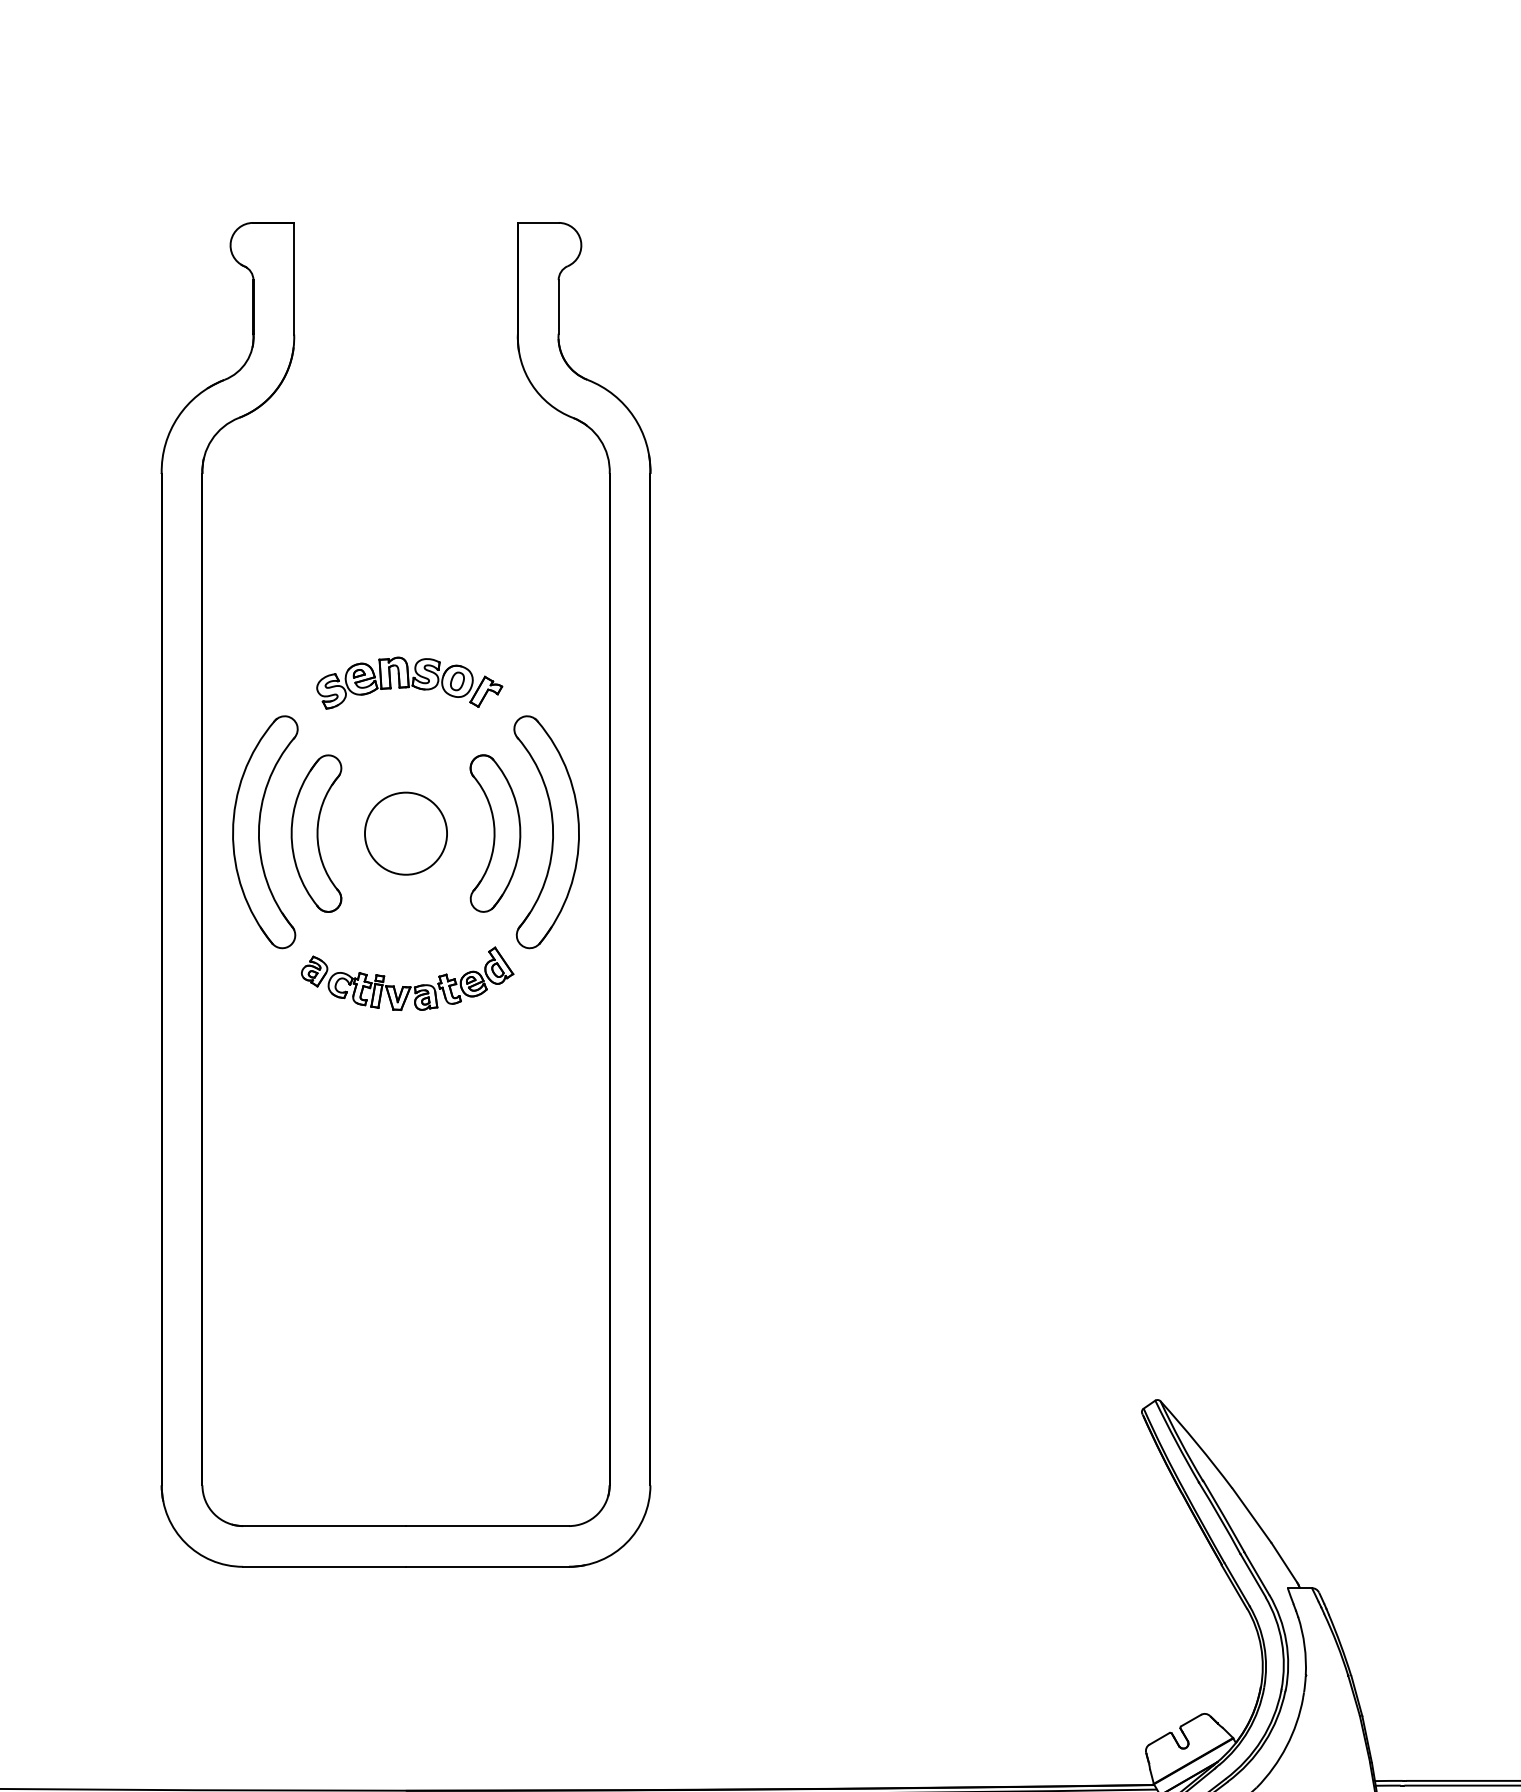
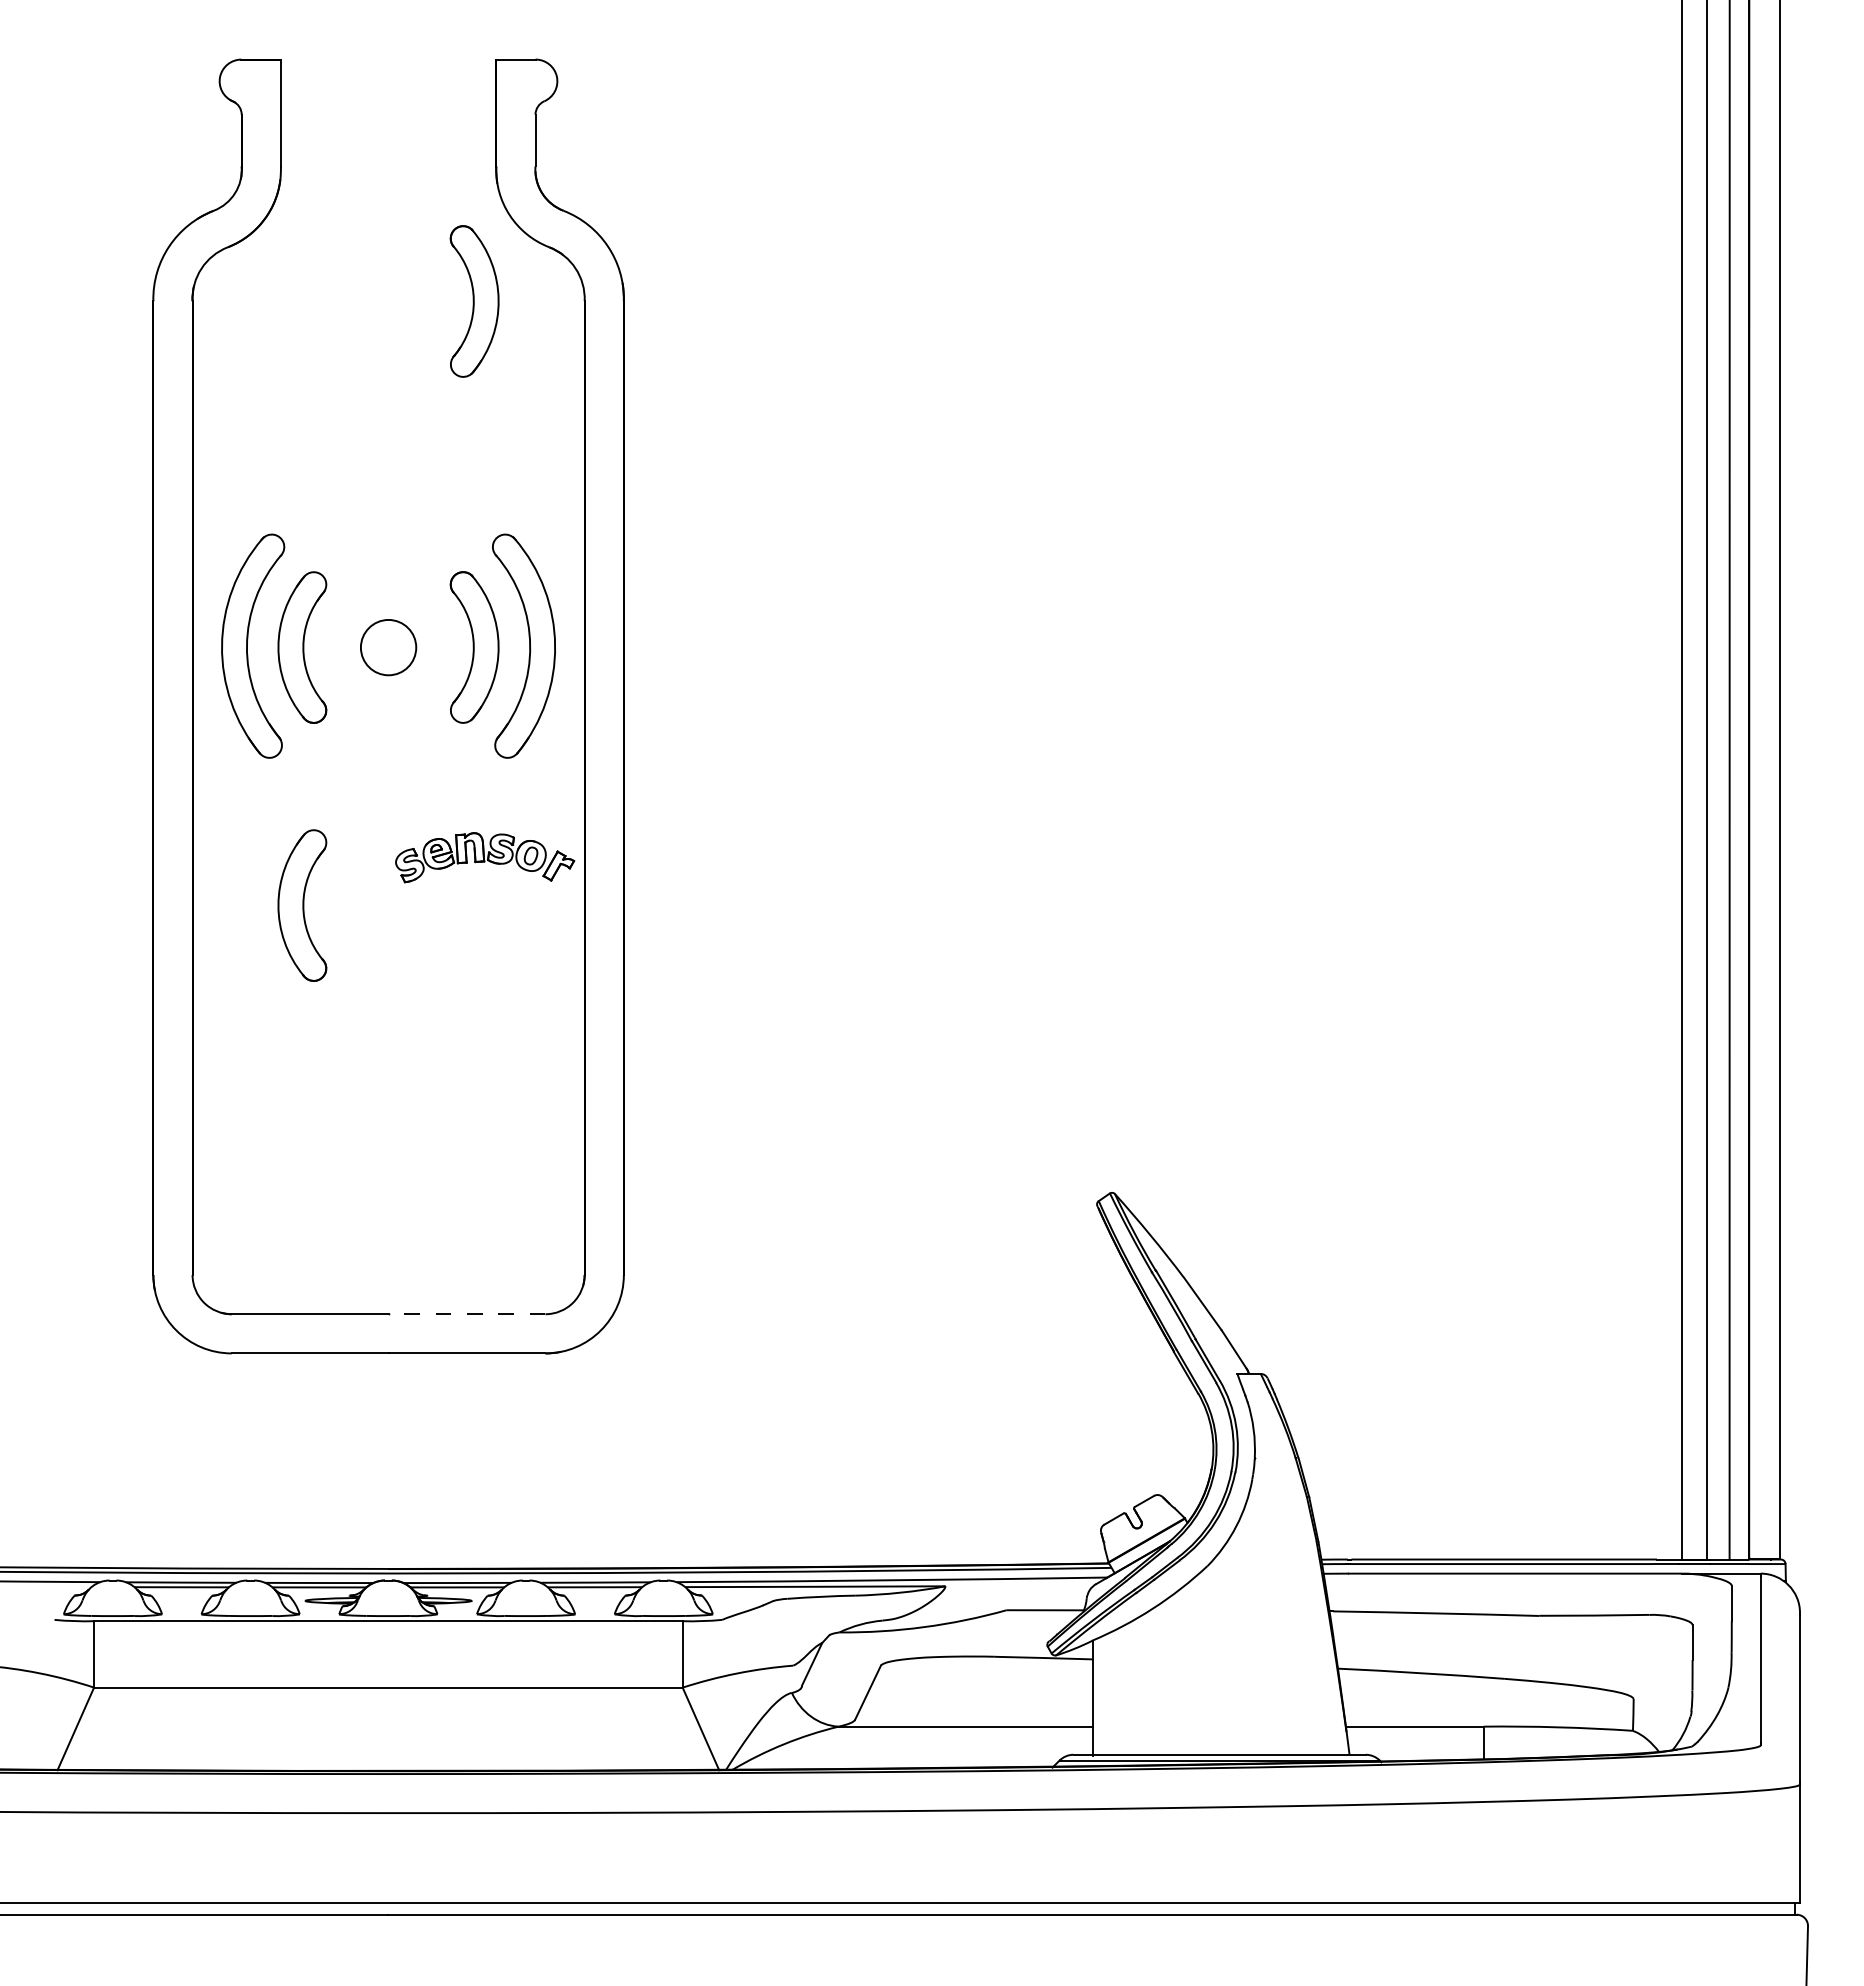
part: (495, 474) -> (474, 301), added
part: (410, 682) -> (485, 857), moved
circle: (405, 833) -> (388, 647), size x0.7
part: (406, 986) -> (389, 794), removed
part: (316, 1101) -> (302, 905), added
line: (486, 1526) -> (466, 1314), solid -> dashed

